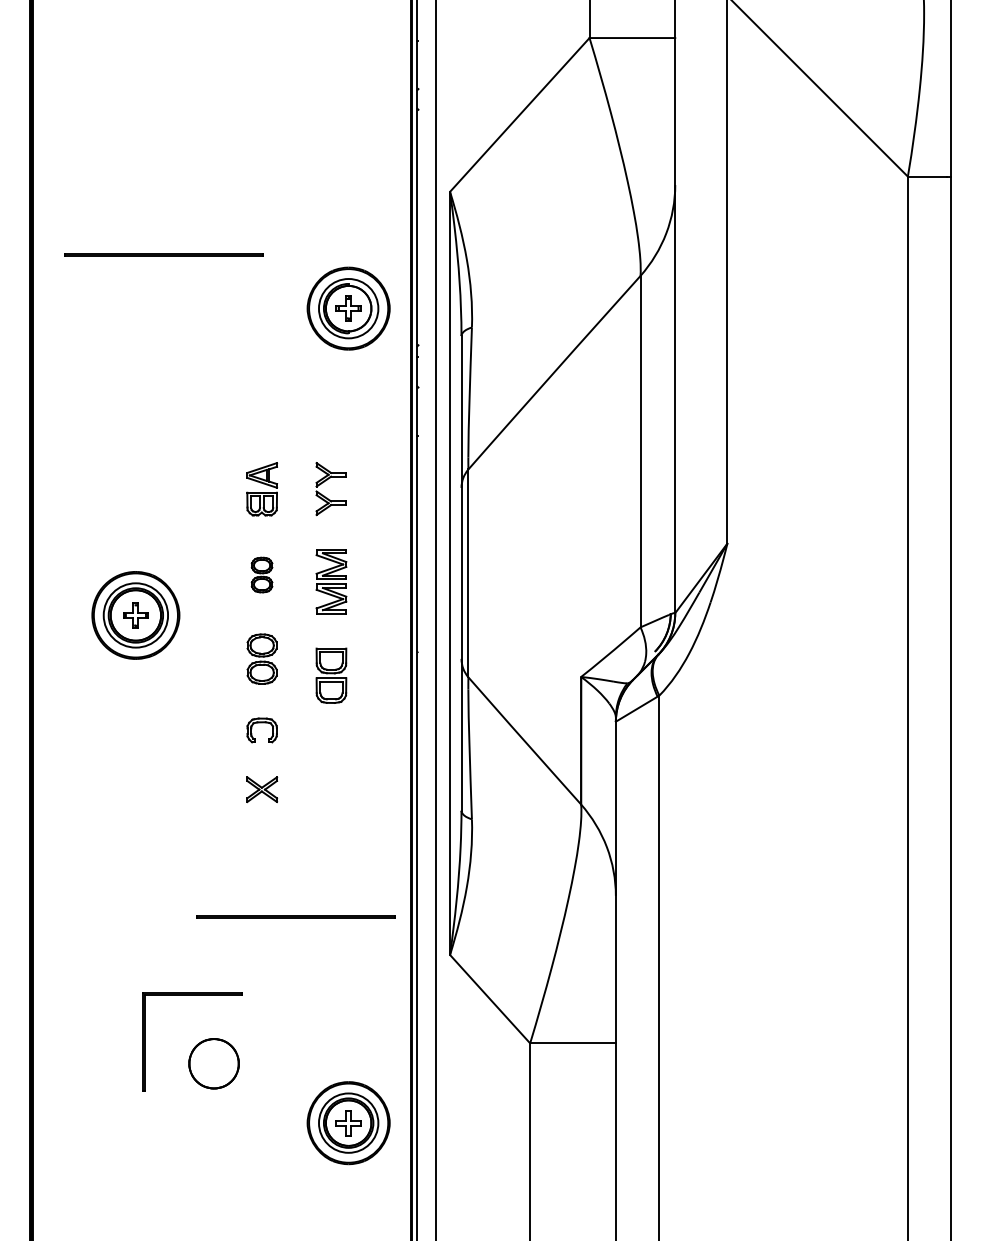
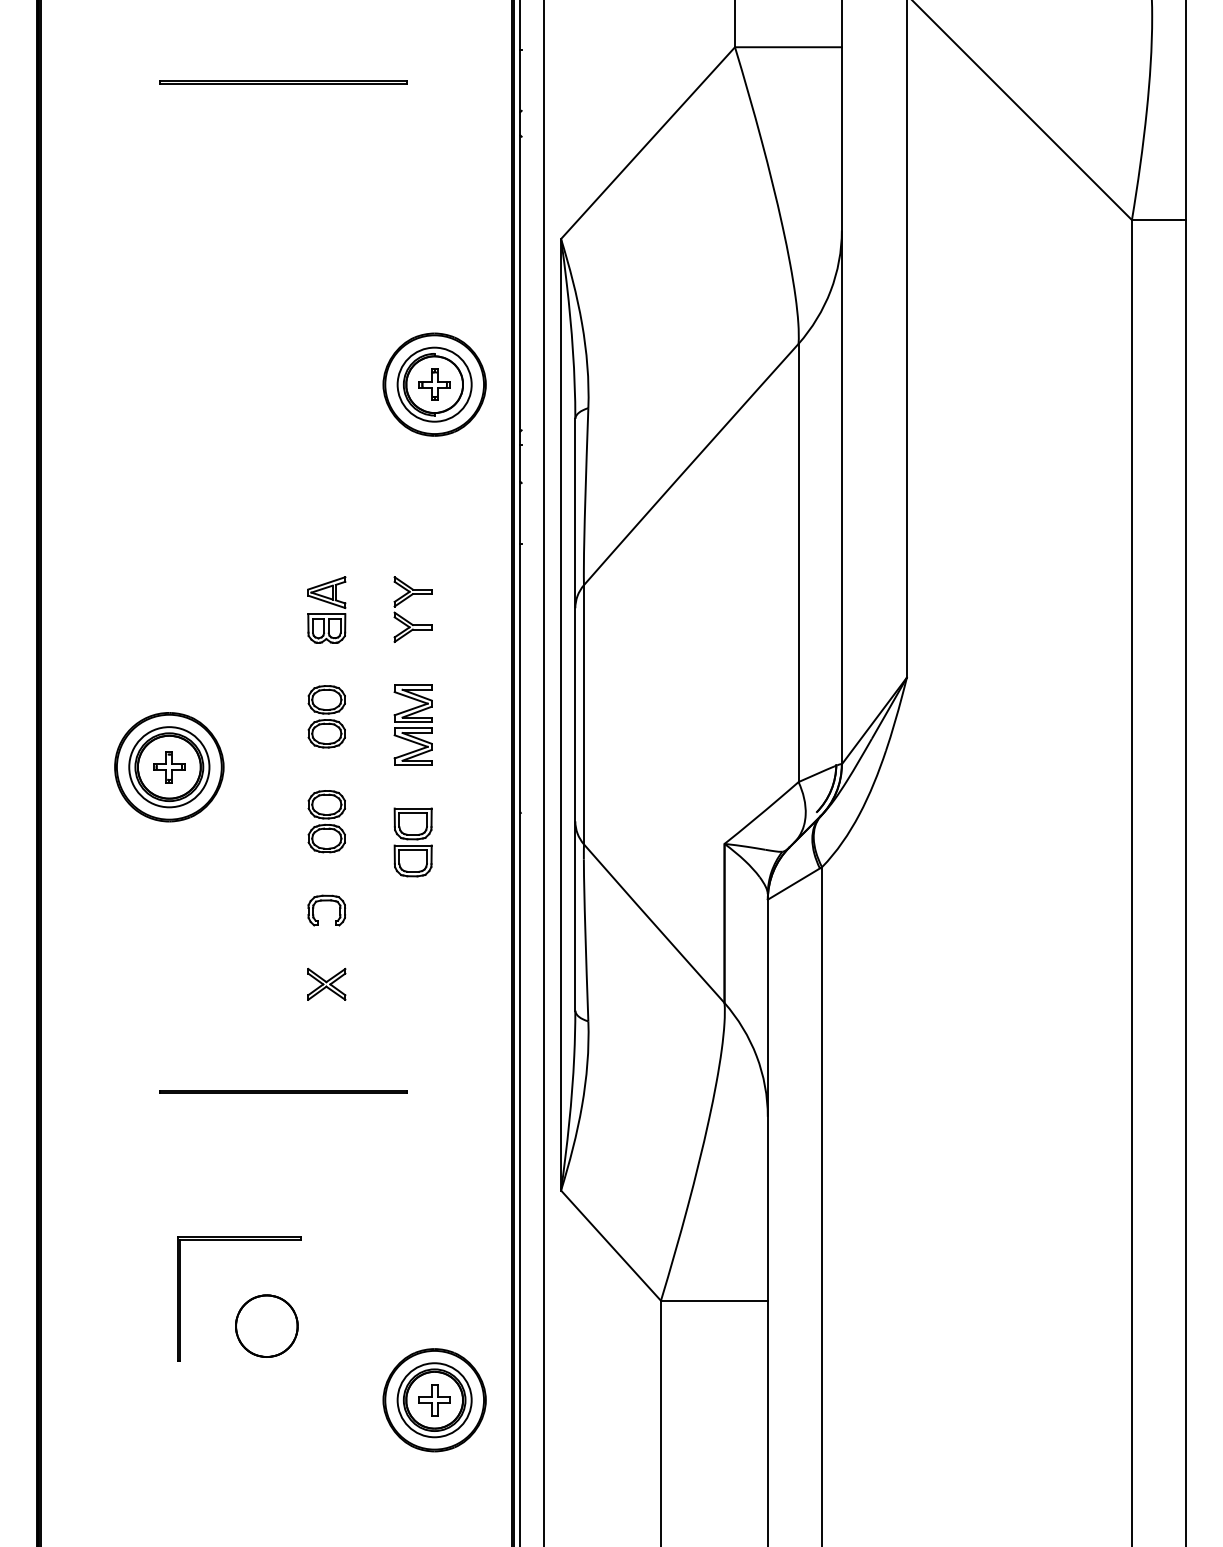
line: (164, 253) -> (283, 81), moved
part: (261, 574) -> (326, 716), size x1.43
line: (295, 917) -> (283, 1091), moved

